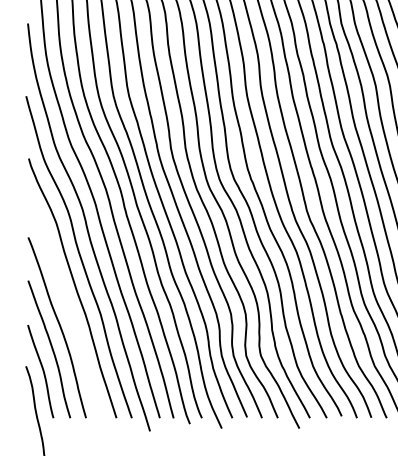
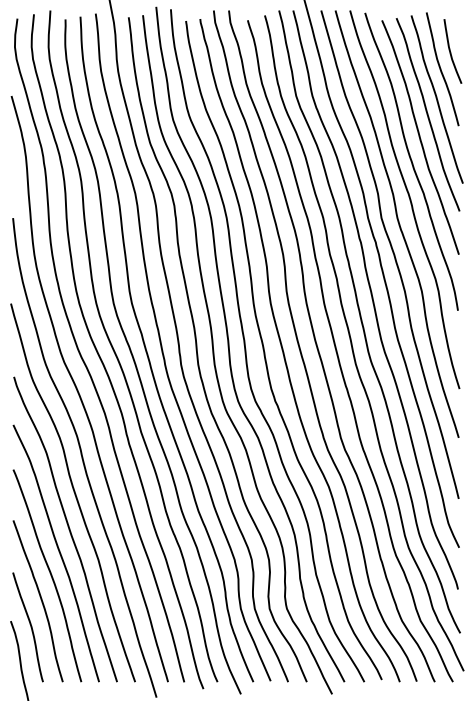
curve: (66, 307) -> (58, 552), added

